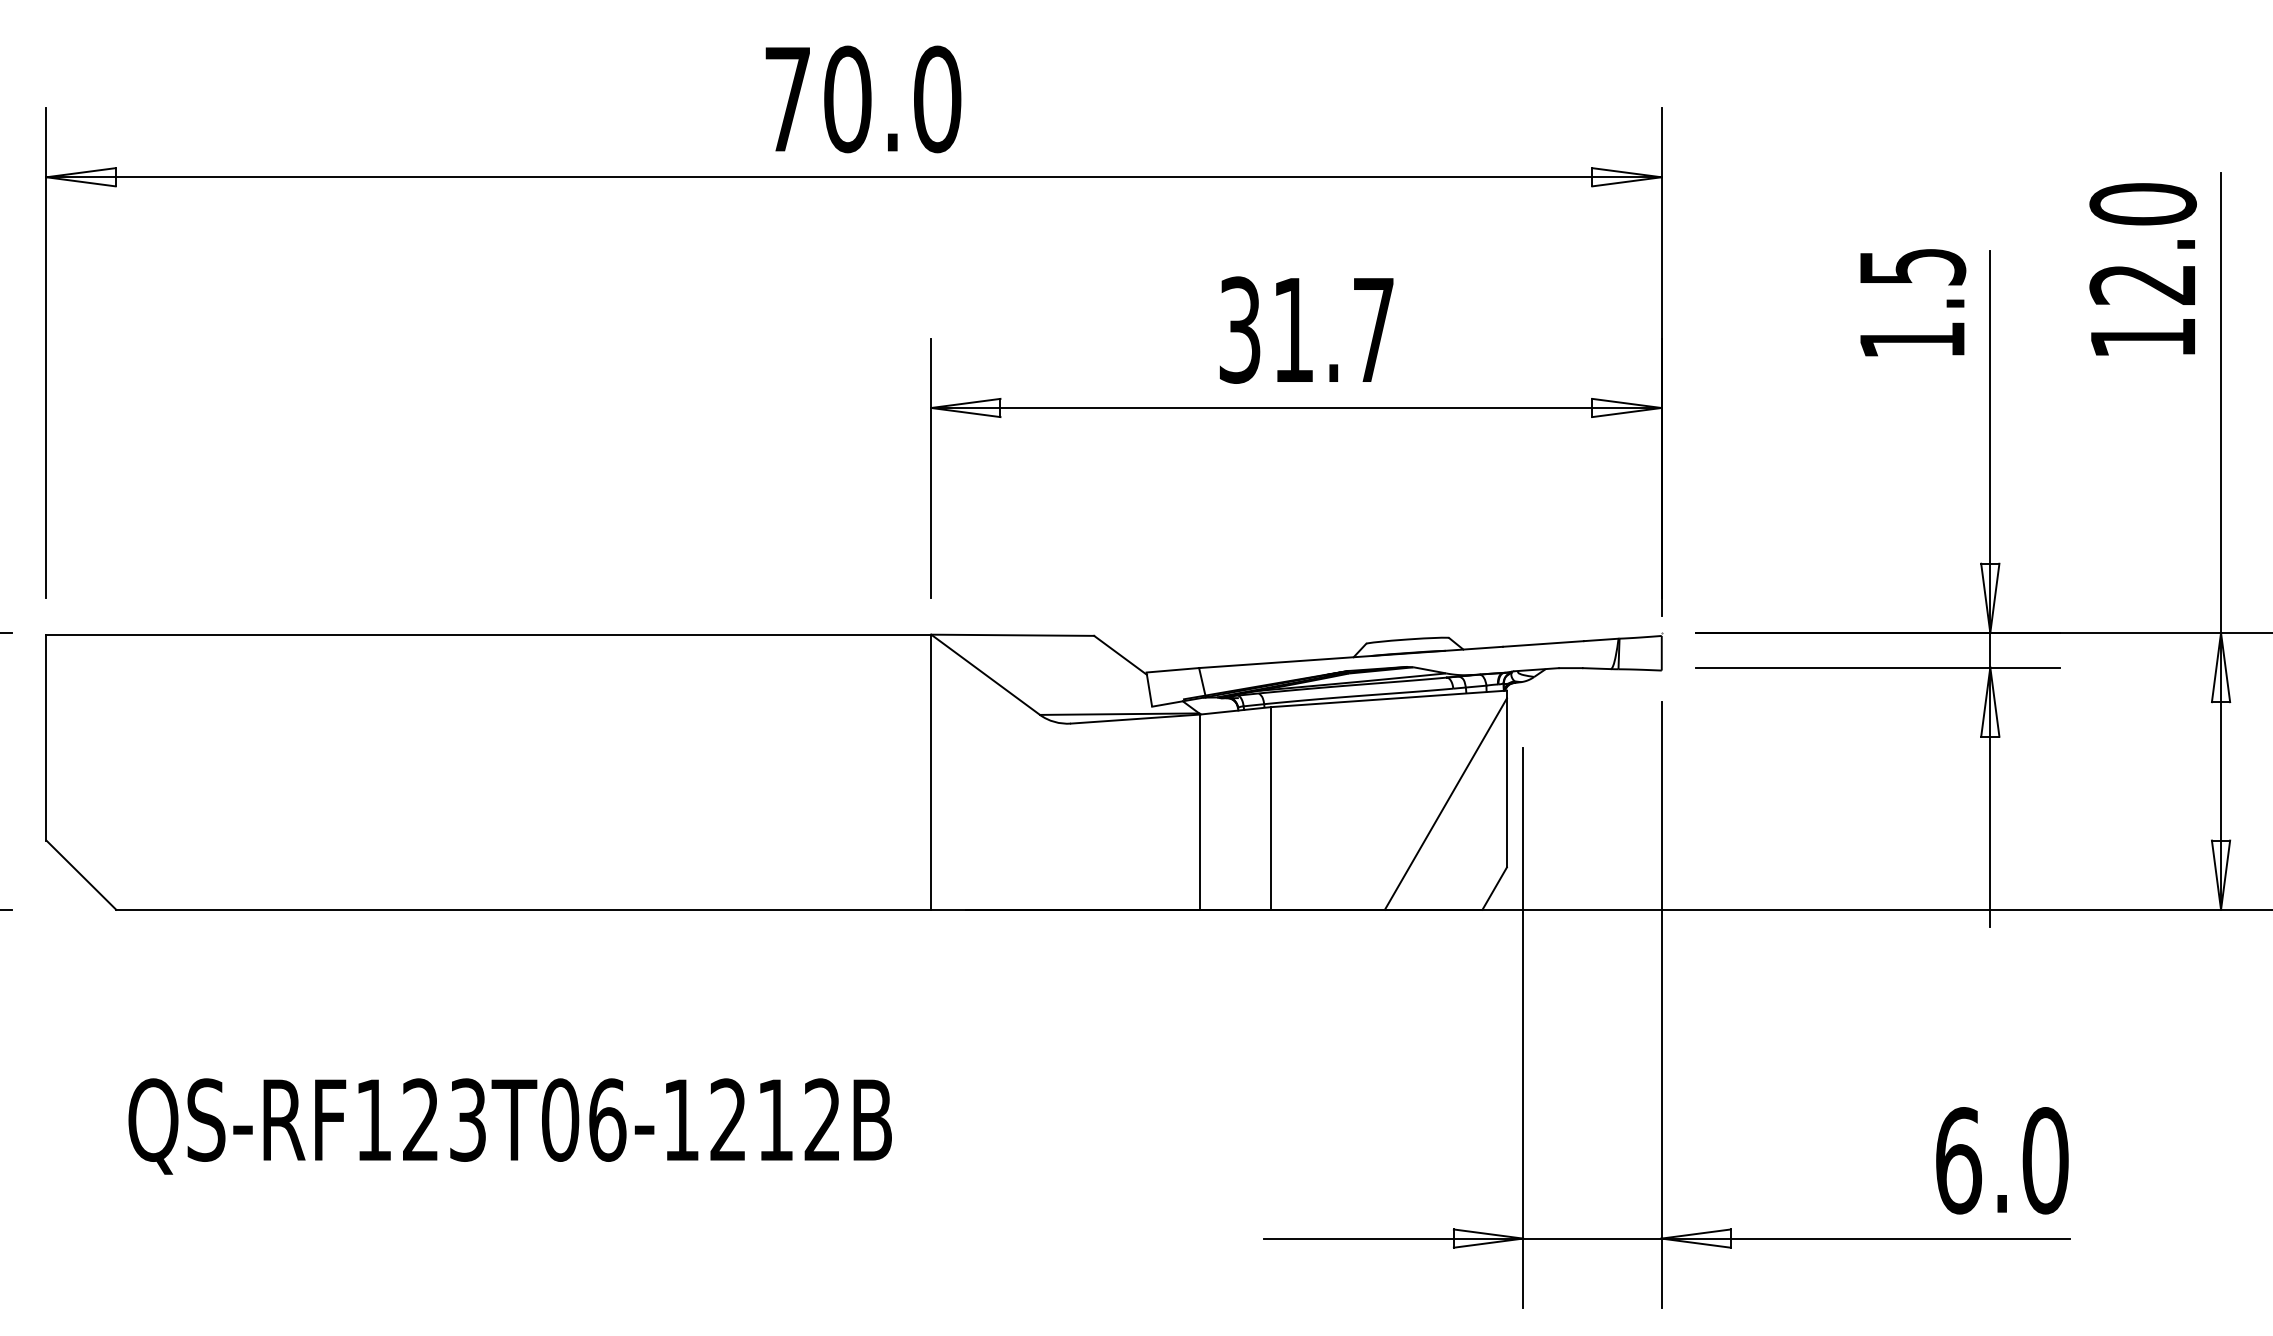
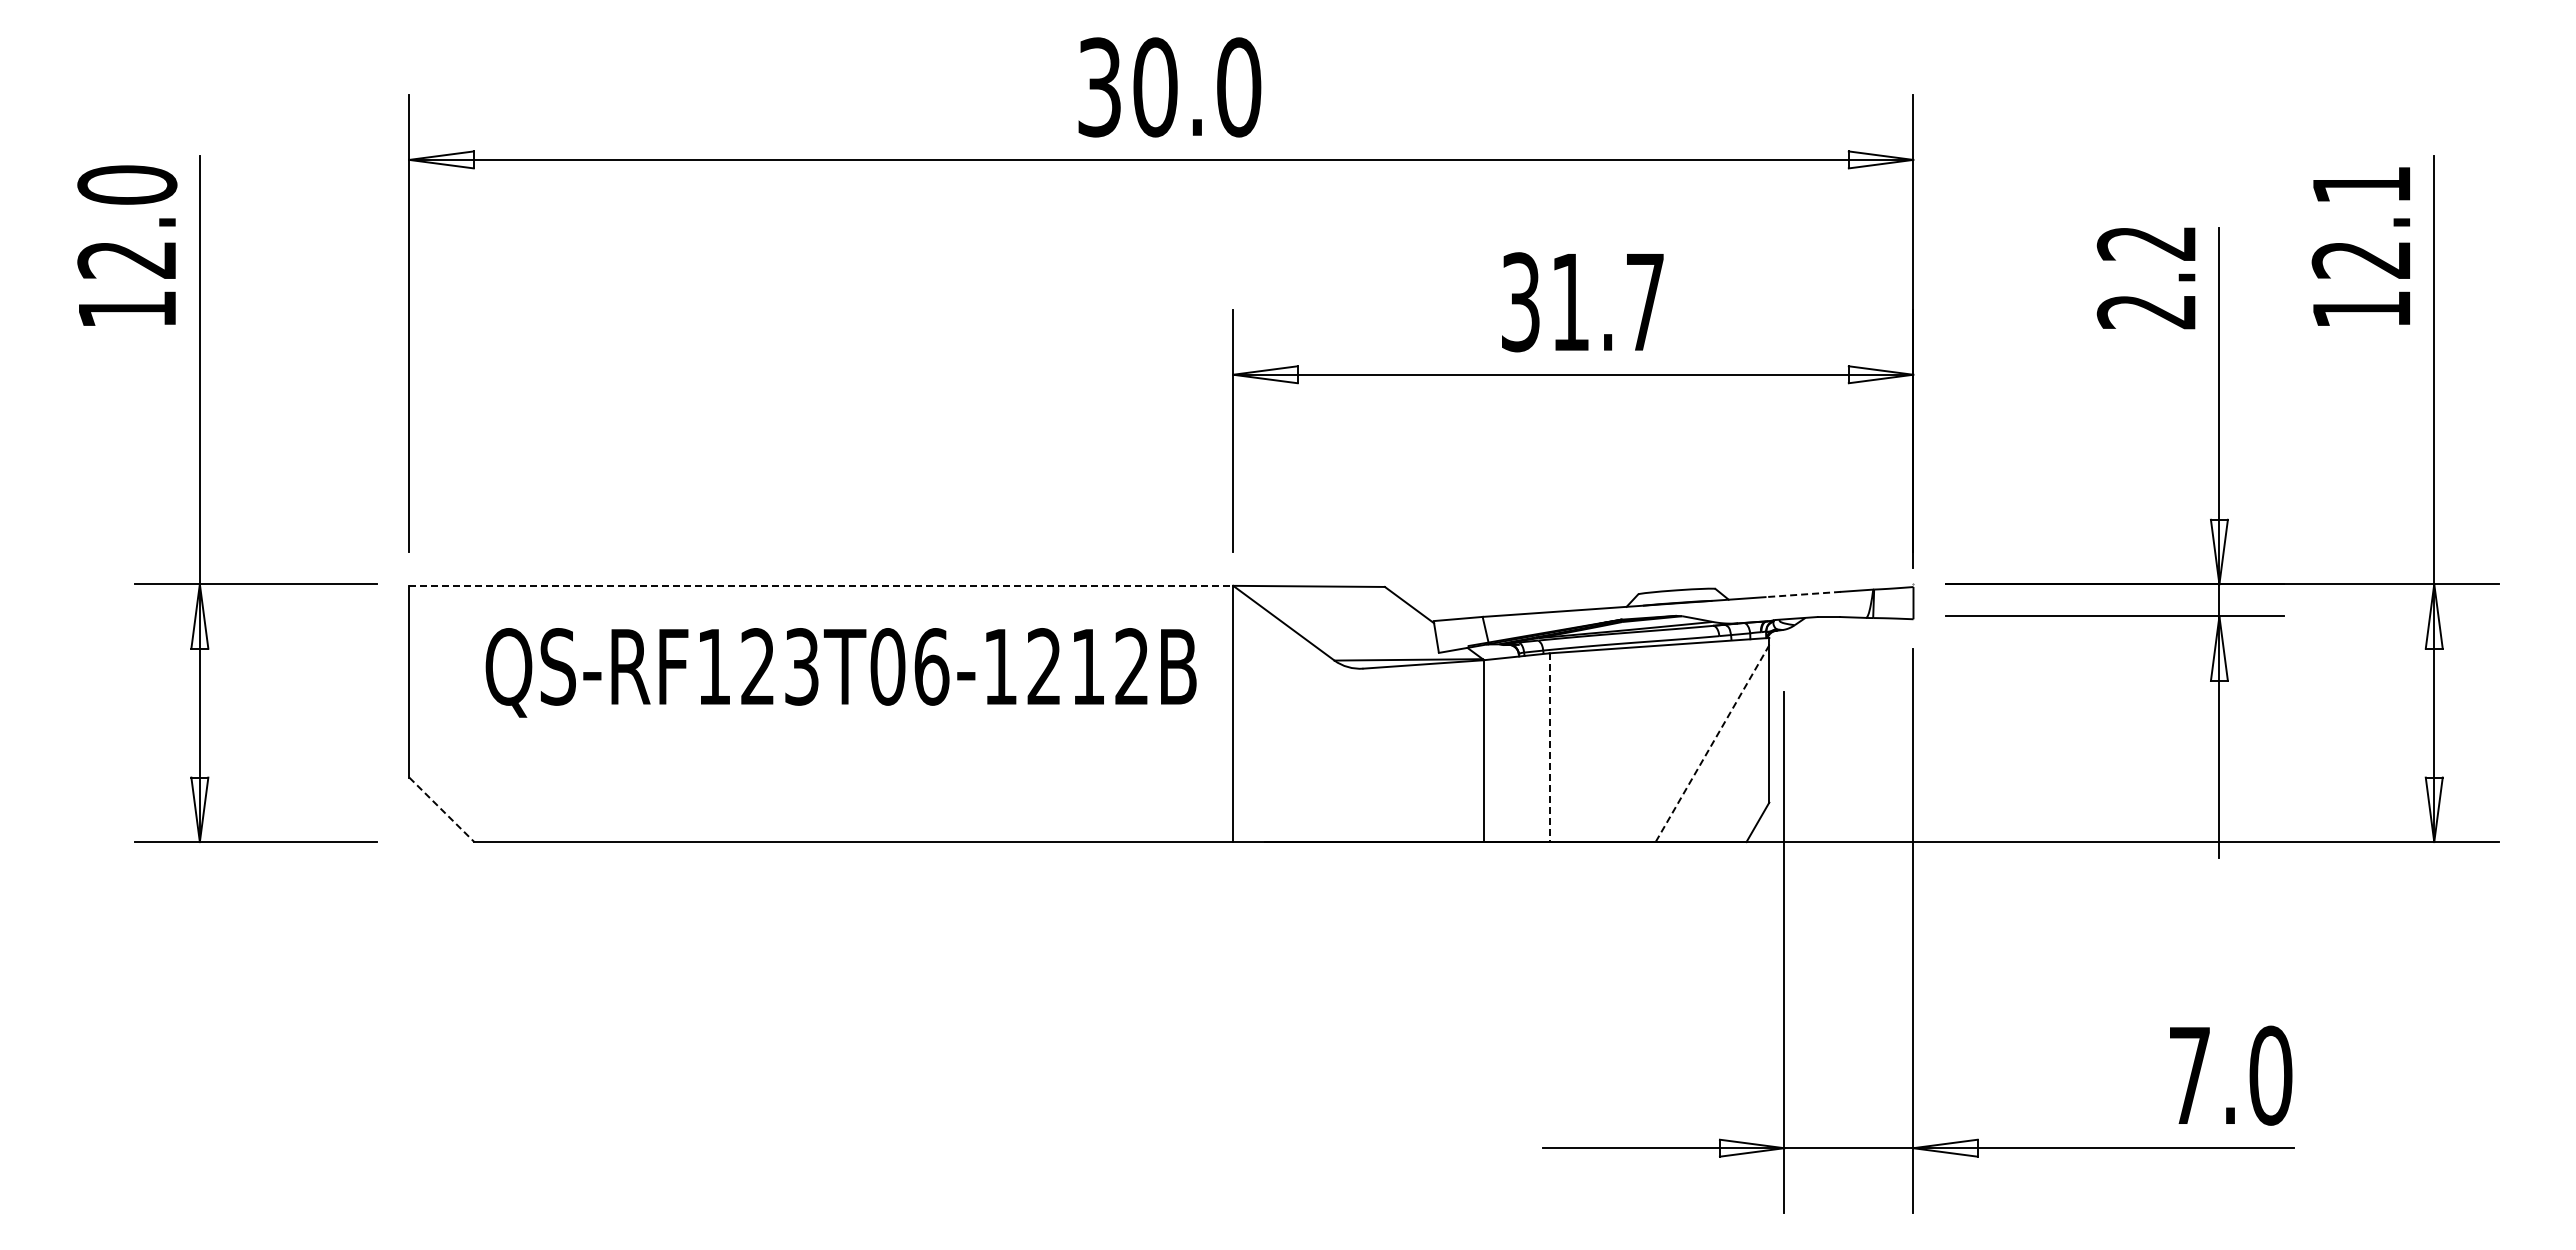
text: (787, 99) -> (1099, 87), 70.0 -> 30.0
text: (2142, 203) -> (2361, 184), 12.0 -> 12.1
text: (1912, 303) -> (2146, 277), 1.5 -> 2.2
line: (489, 634) -> (821, 585), solid -> dashed
line: (1543, 643) -> (1803, 594), solid -> dashed
line: (1445, 803) -> (1712, 743), solid -> dashed
line: (1270, 809) -> (1549, 748), solid -> dashed
line: (81, 874) -> (441, 809), solid -> dashed
text: (509, 1126) -> (840, 672), moved
text: (1959, 1160) -> (2190, 1075), 6.0 -> 7.0

